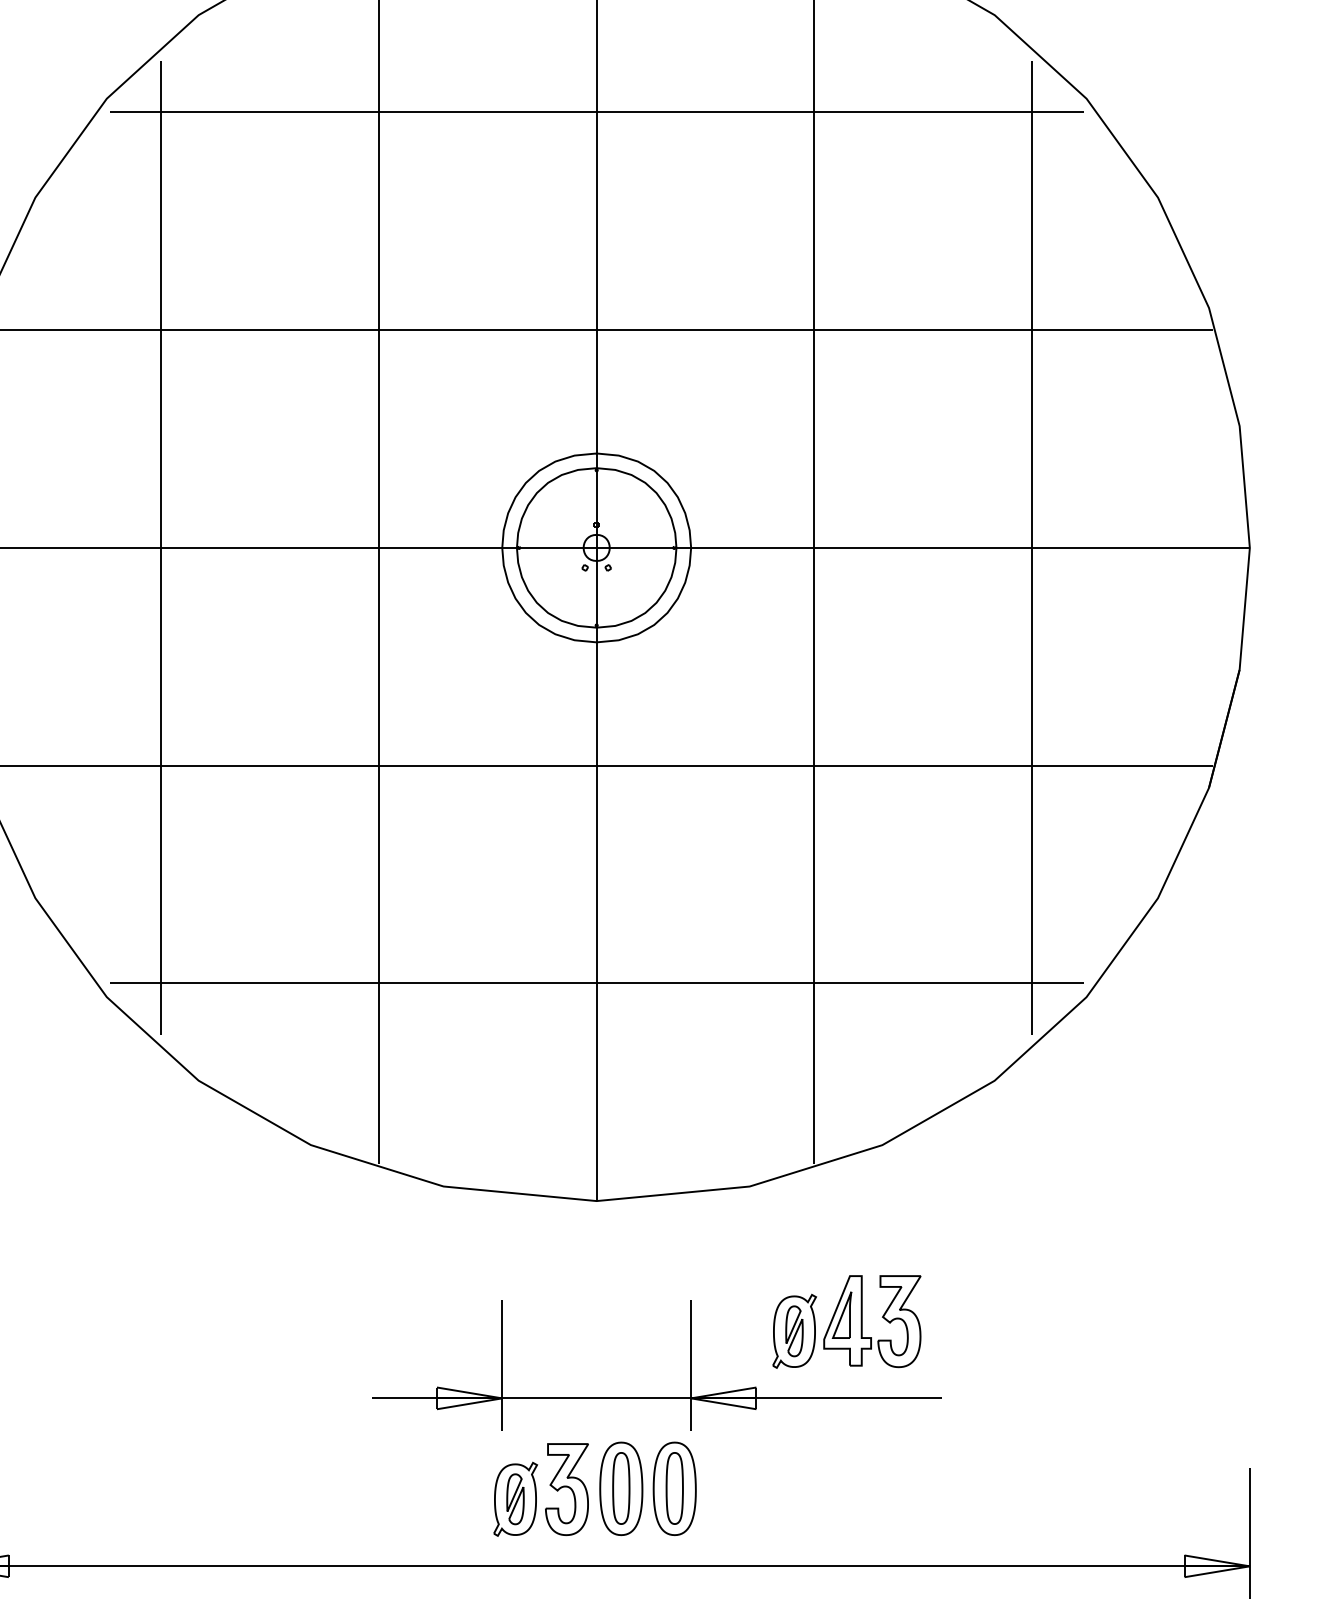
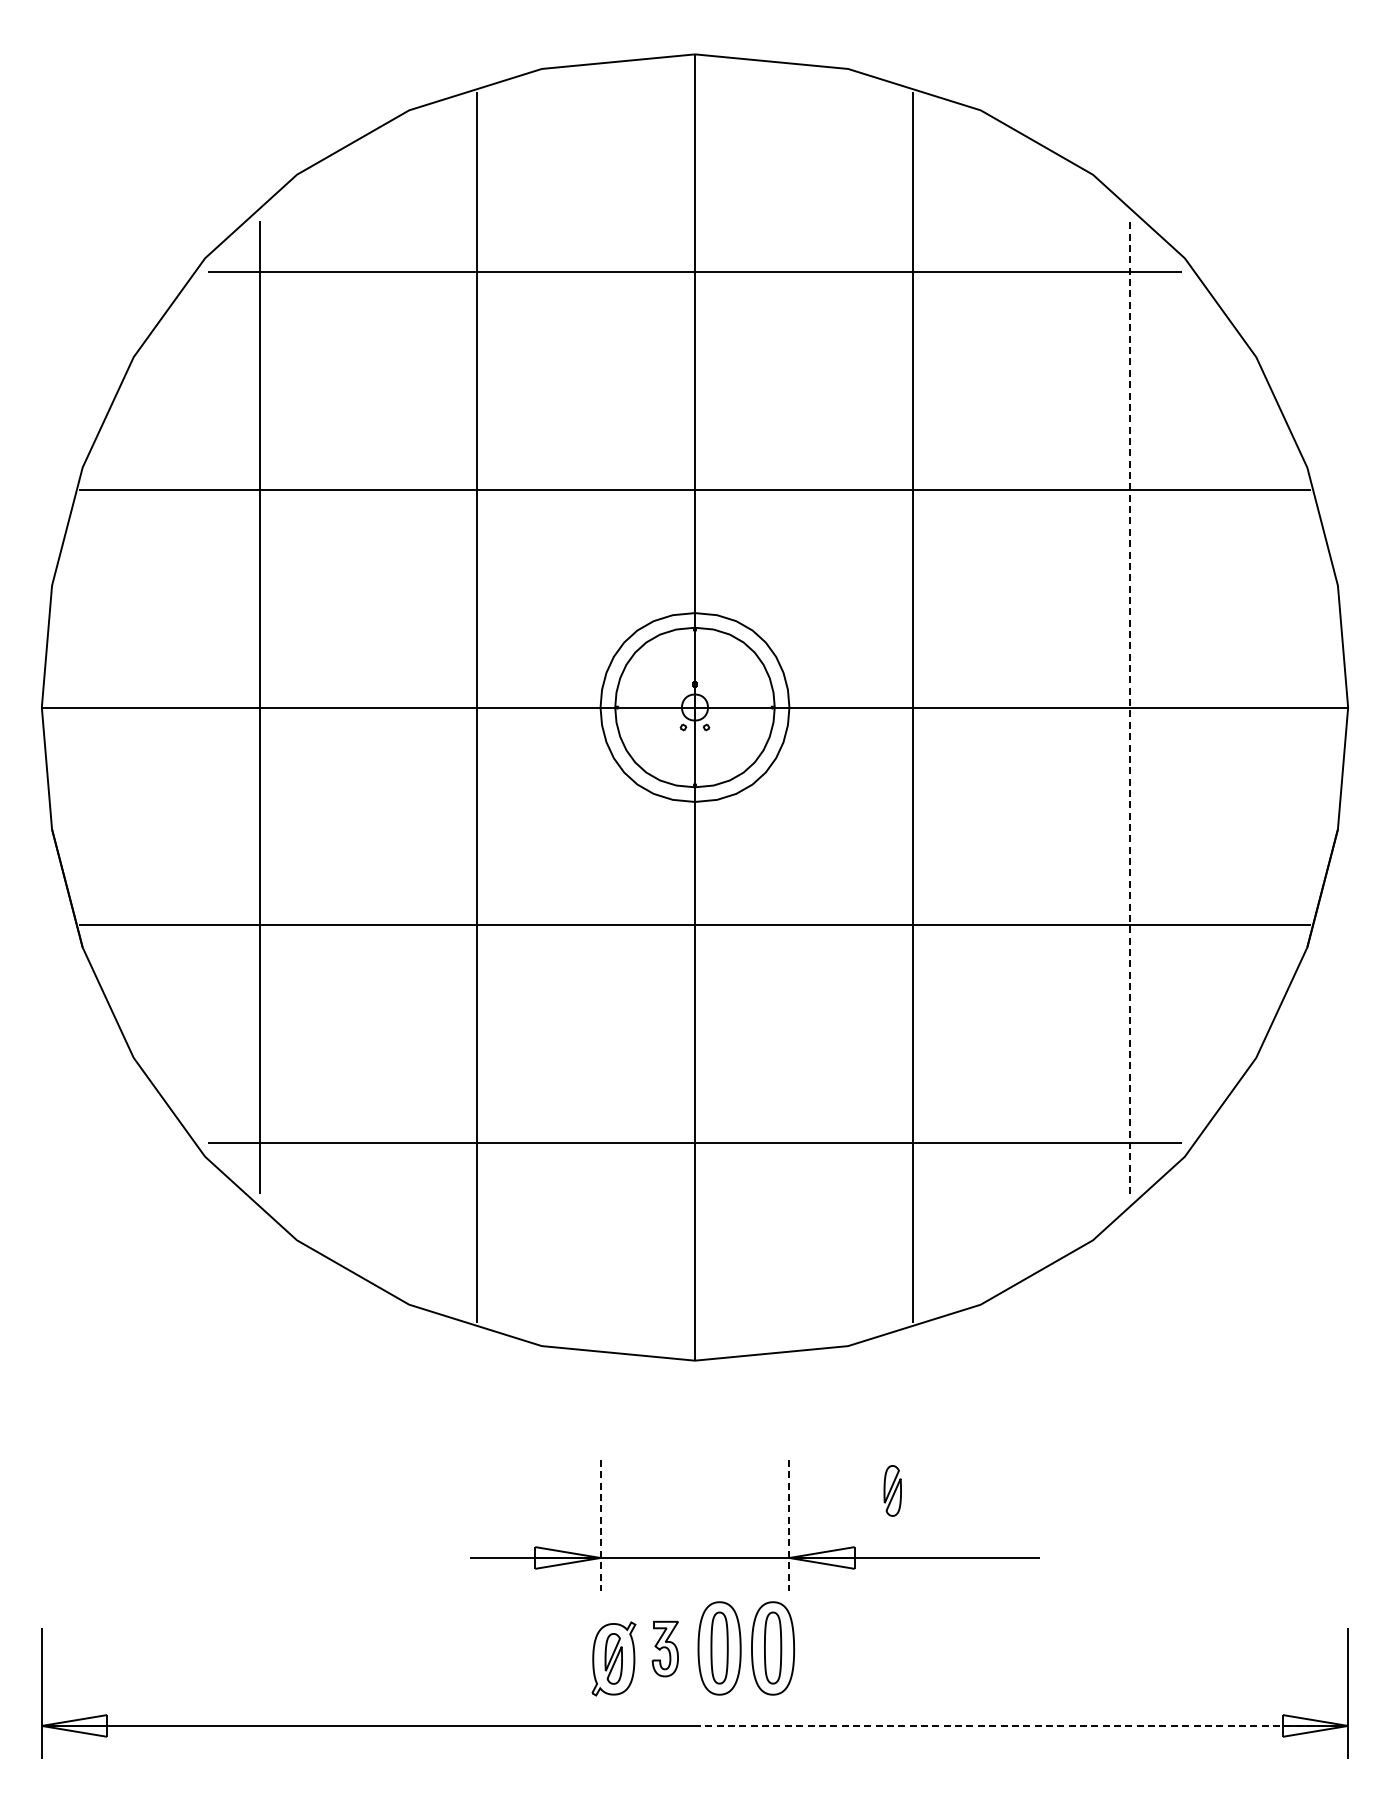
line: (1032, 547) -> (1130, 707), solid -> dashed
part: (846, 1321) -> (944, 1481), removed
line: (502, 1365) -> (600, 1525), solid -> dashed
line: (691, 1365) -> (789, 1525), solid -> dashed
part: (567, 1488) -> (665, 1648), size x0.6
line: (923, 1565) -> (1021, 1725), solid -> dashed

